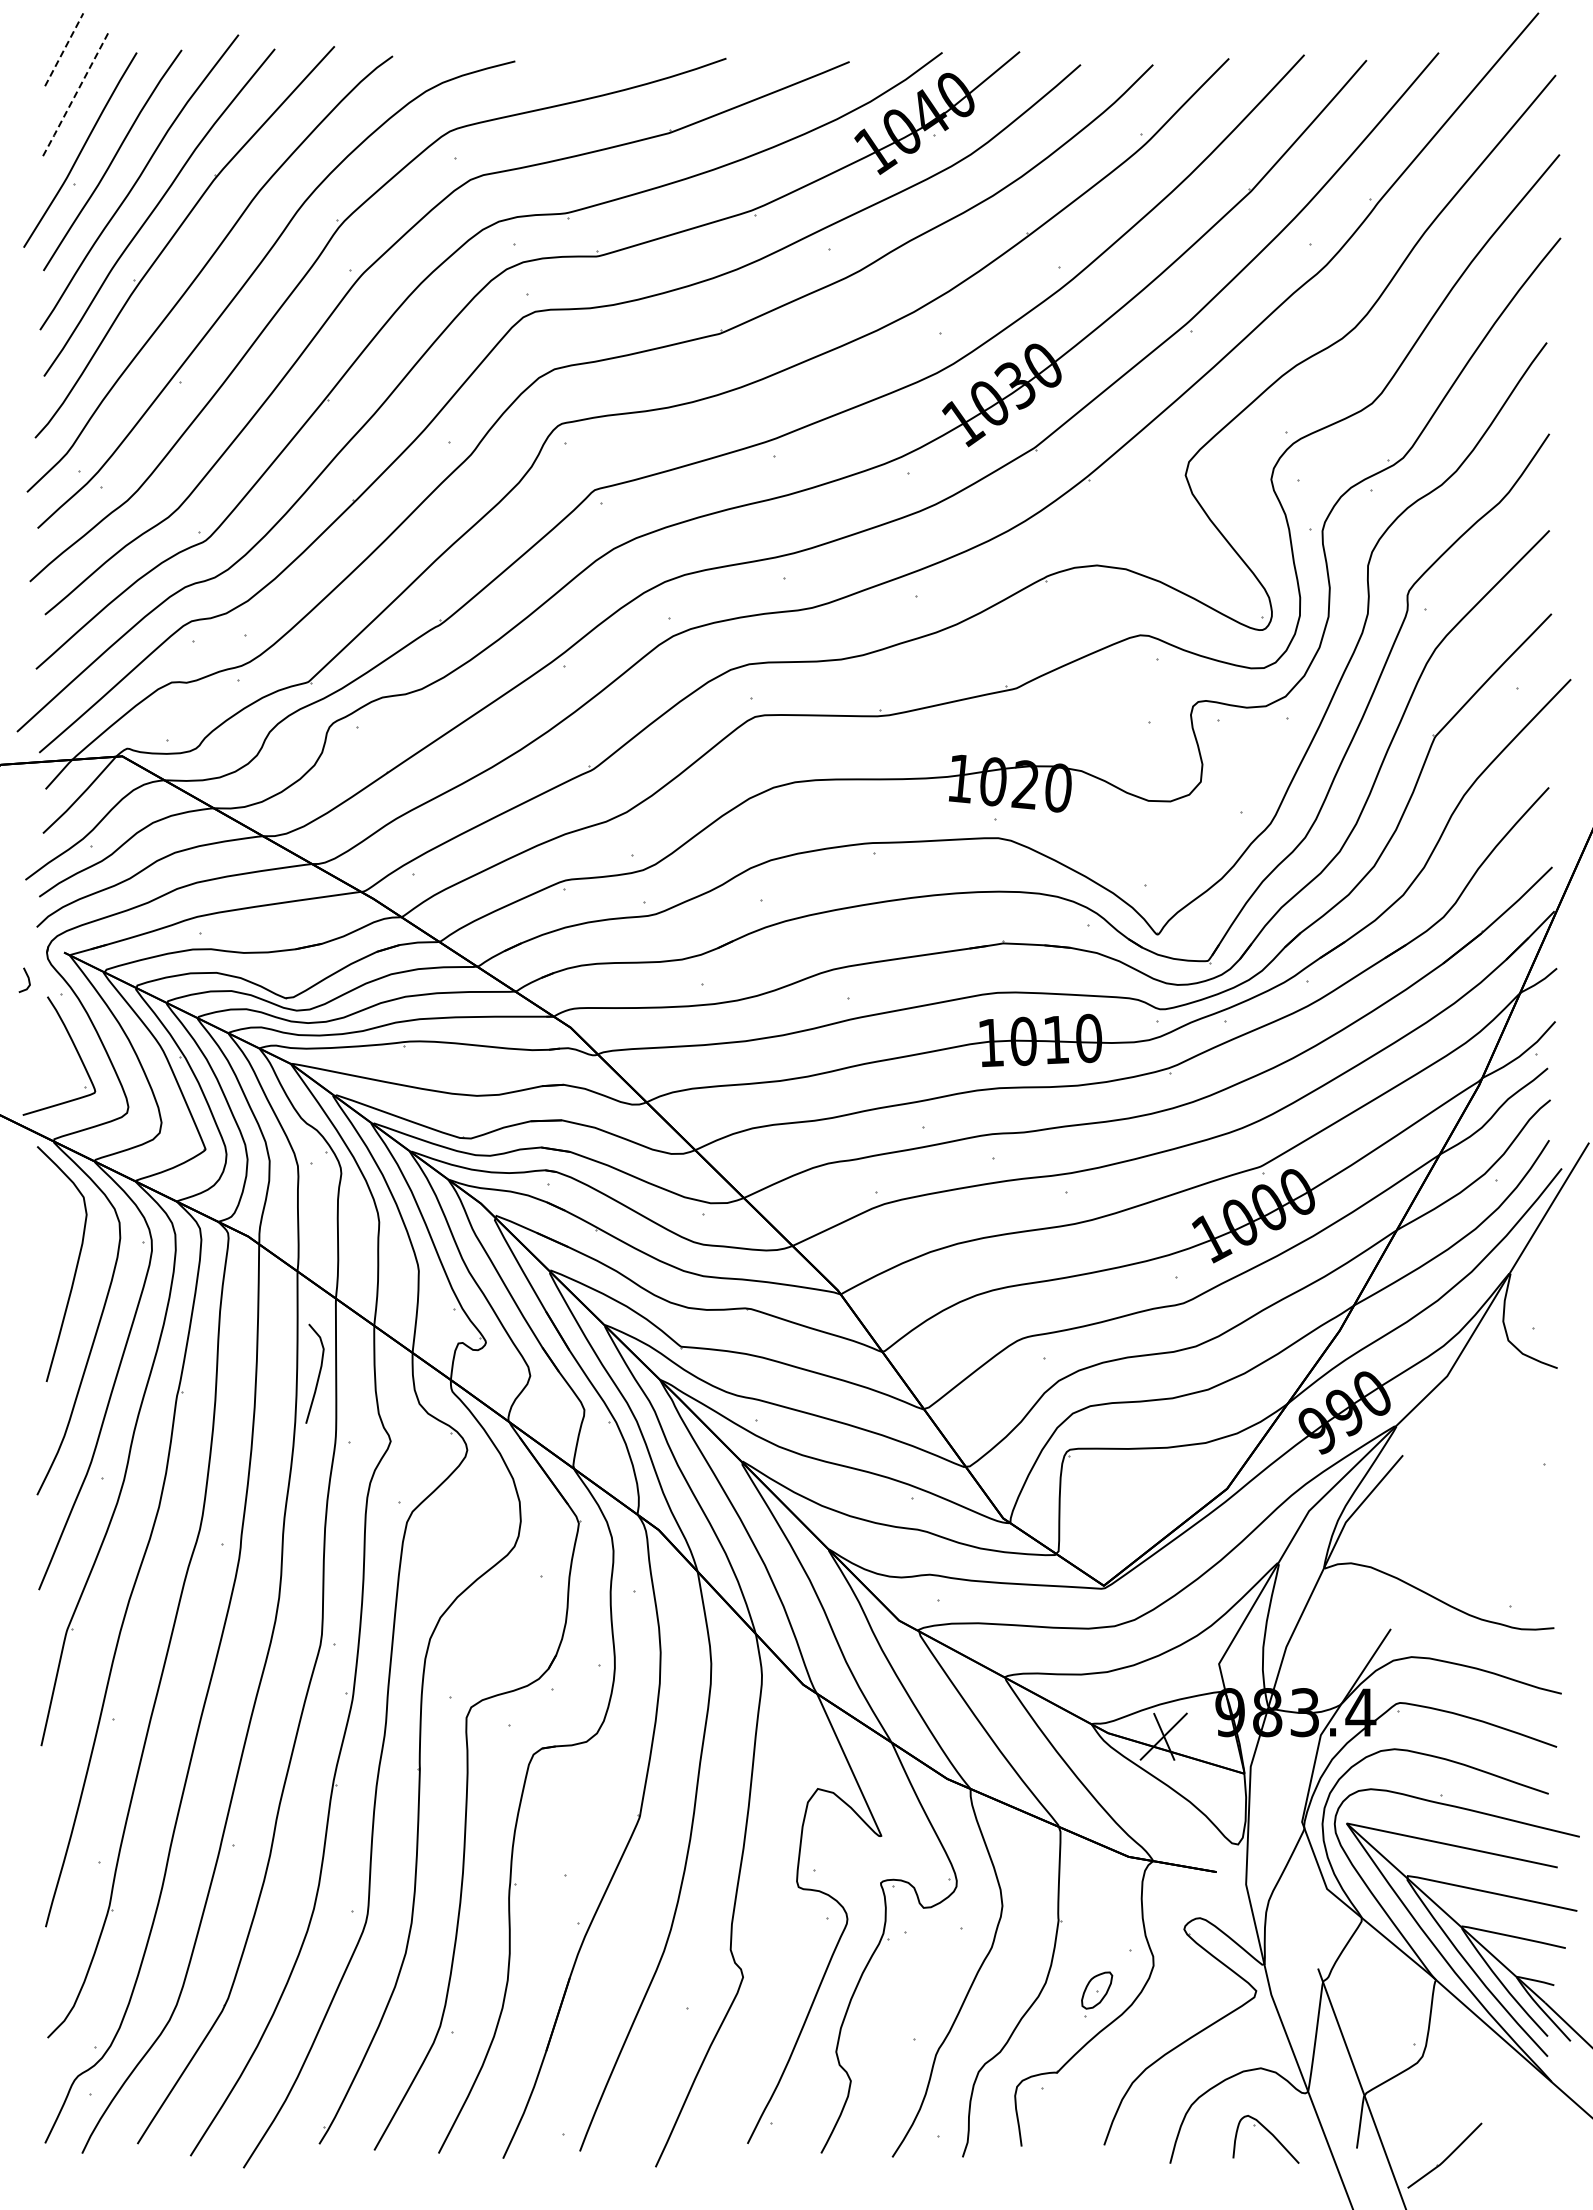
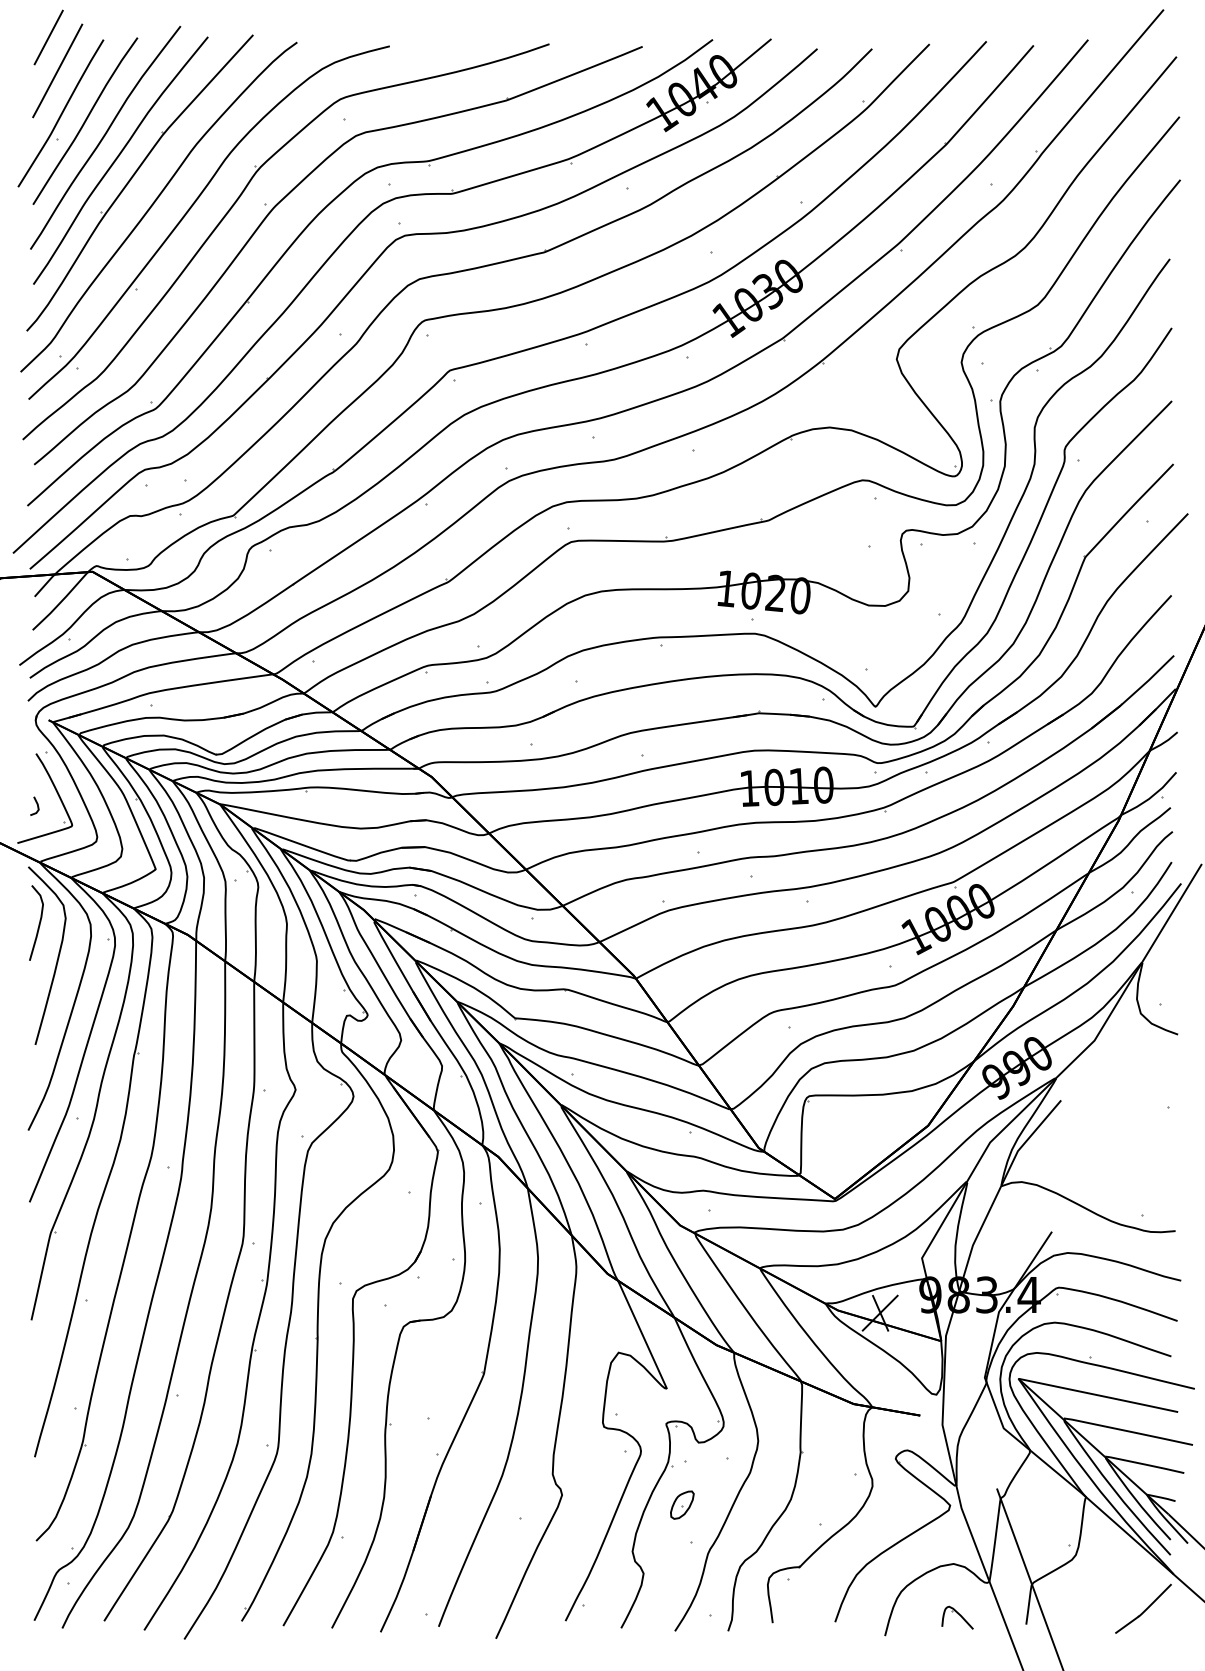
line: (64, 49) -> (48, 37), dashed -> solid
line: (76, 94) -> (58, 71), dashed -> solid
line: (27, 978) -> (36, 804), moved
curve: (318, 1373) -> (39, 922), moved
part: (1097, 1990) -> (682, 1505), moved
part: (1266, 2139) -> (957, 1617), size x0.62
part: (1444, 2155) -> (1143, 1608), moved

